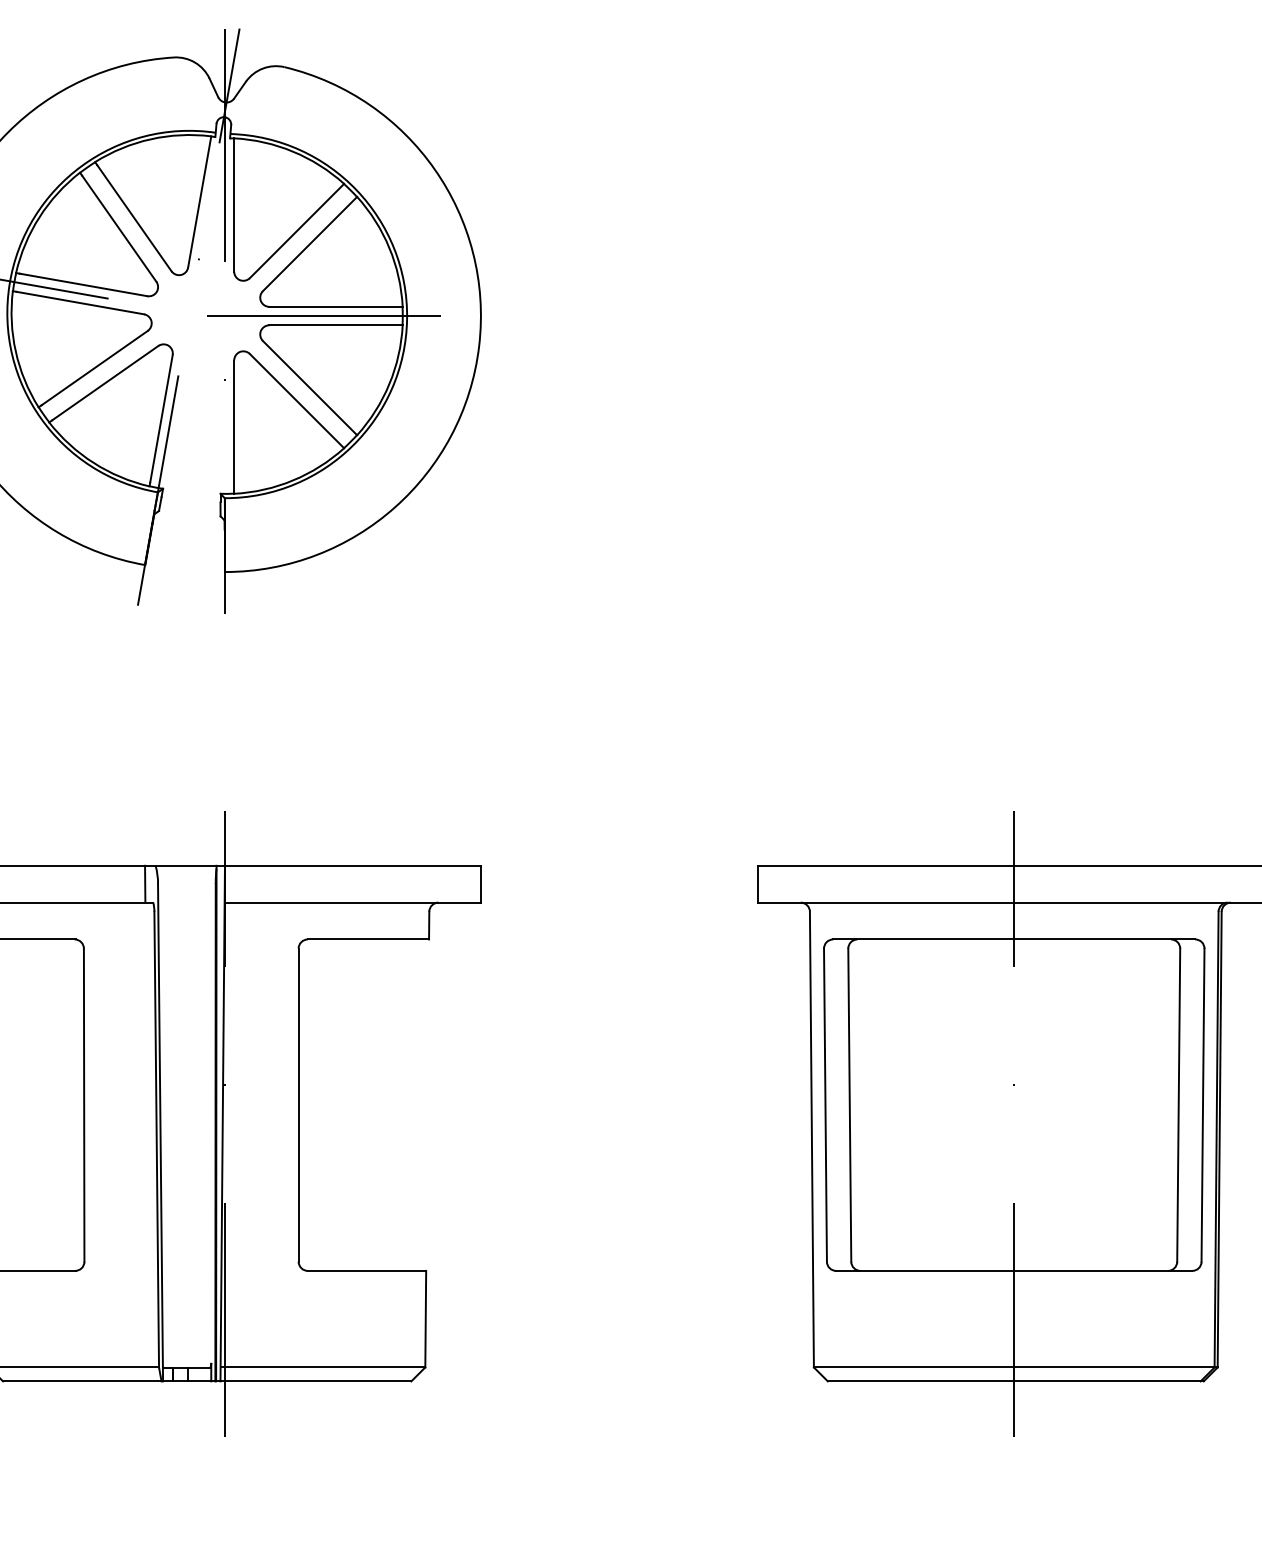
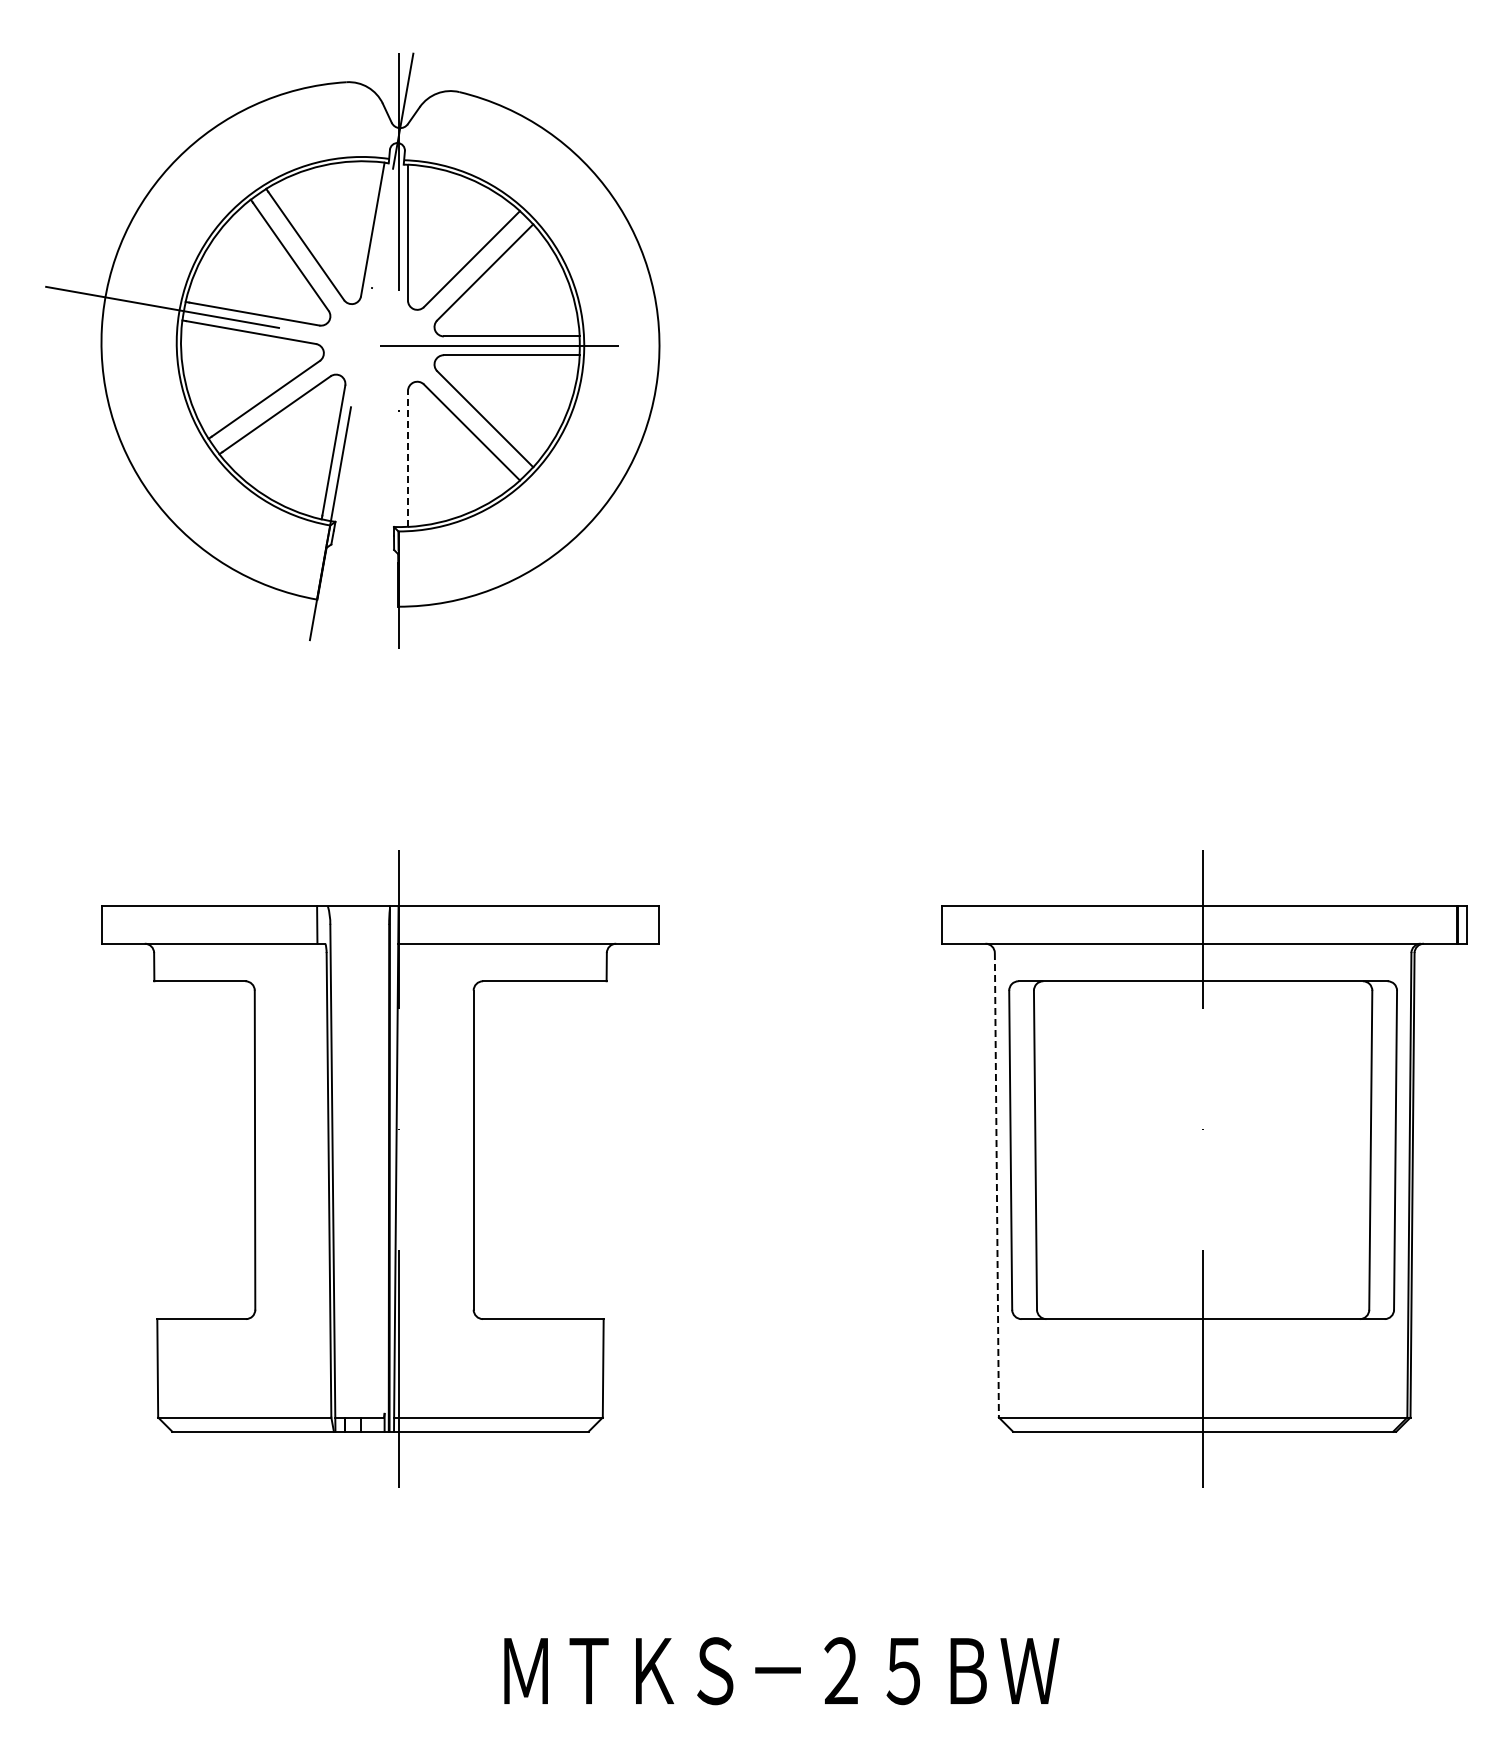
line: (233, 427) -> (407, 459), solid -> dashed
line: (811, 1139) -> (996, 1185), solid -> dashed

